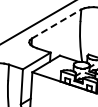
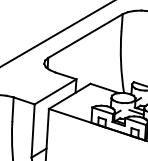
line: (56, 24) -> (85, 36), dashed -> solid

